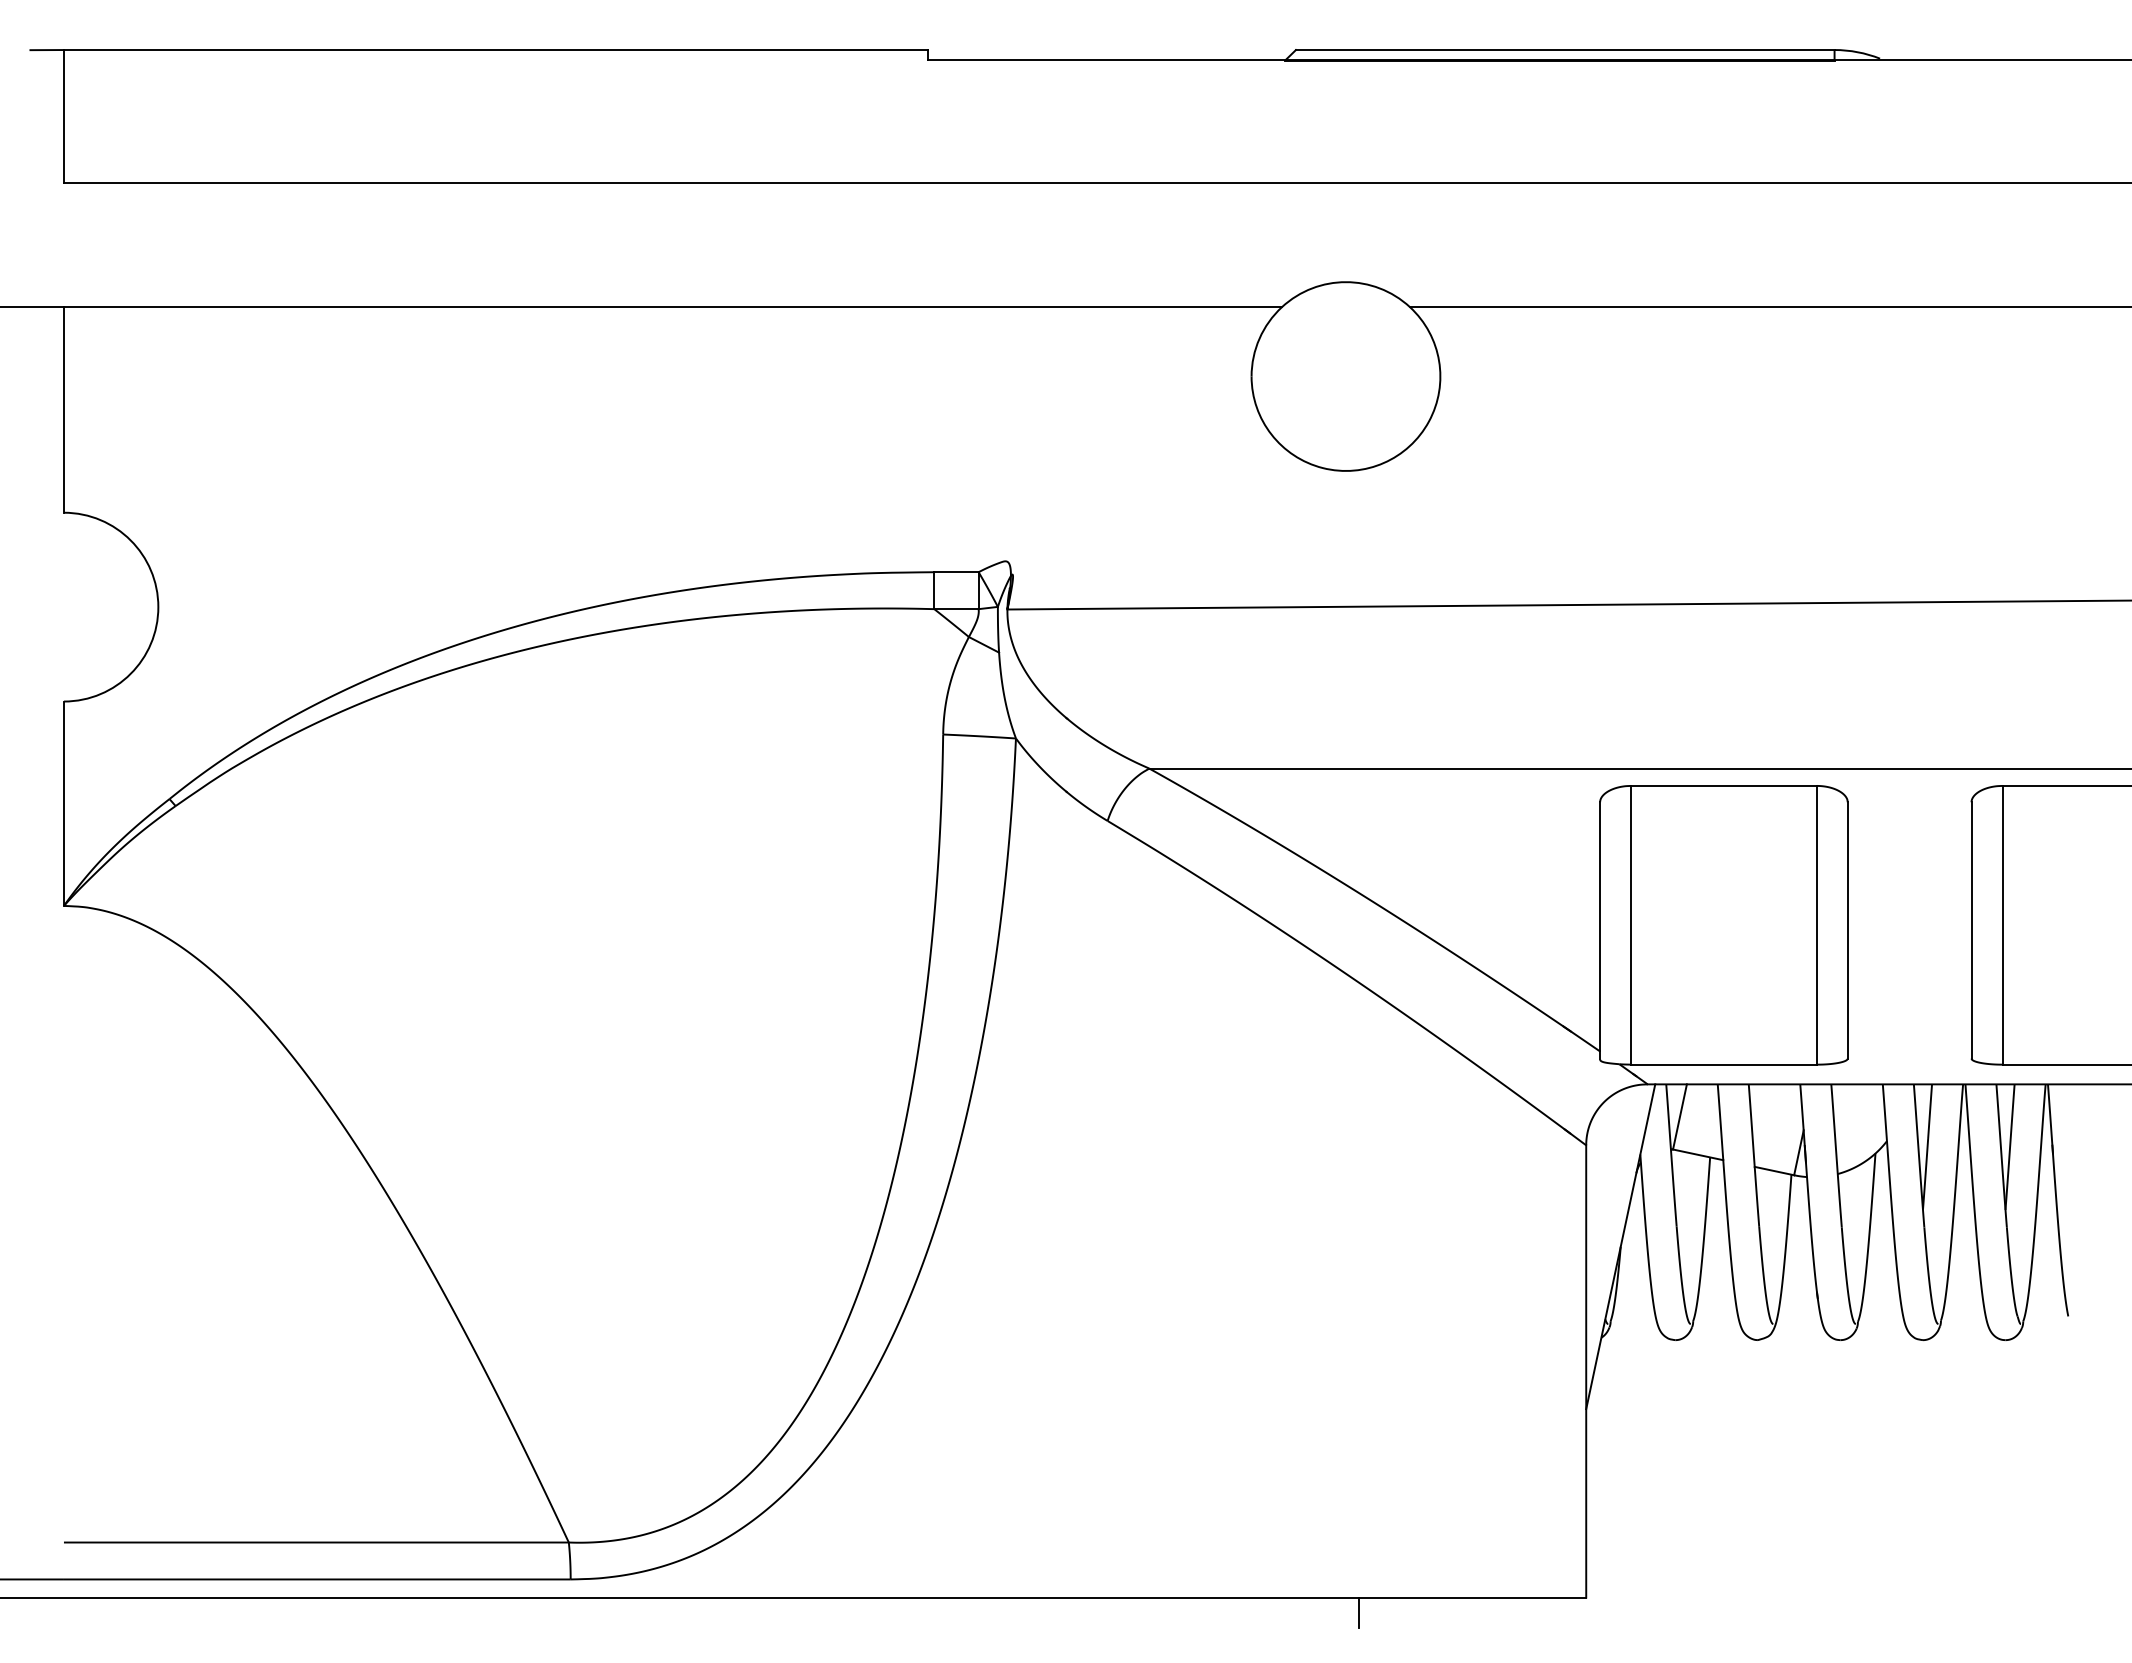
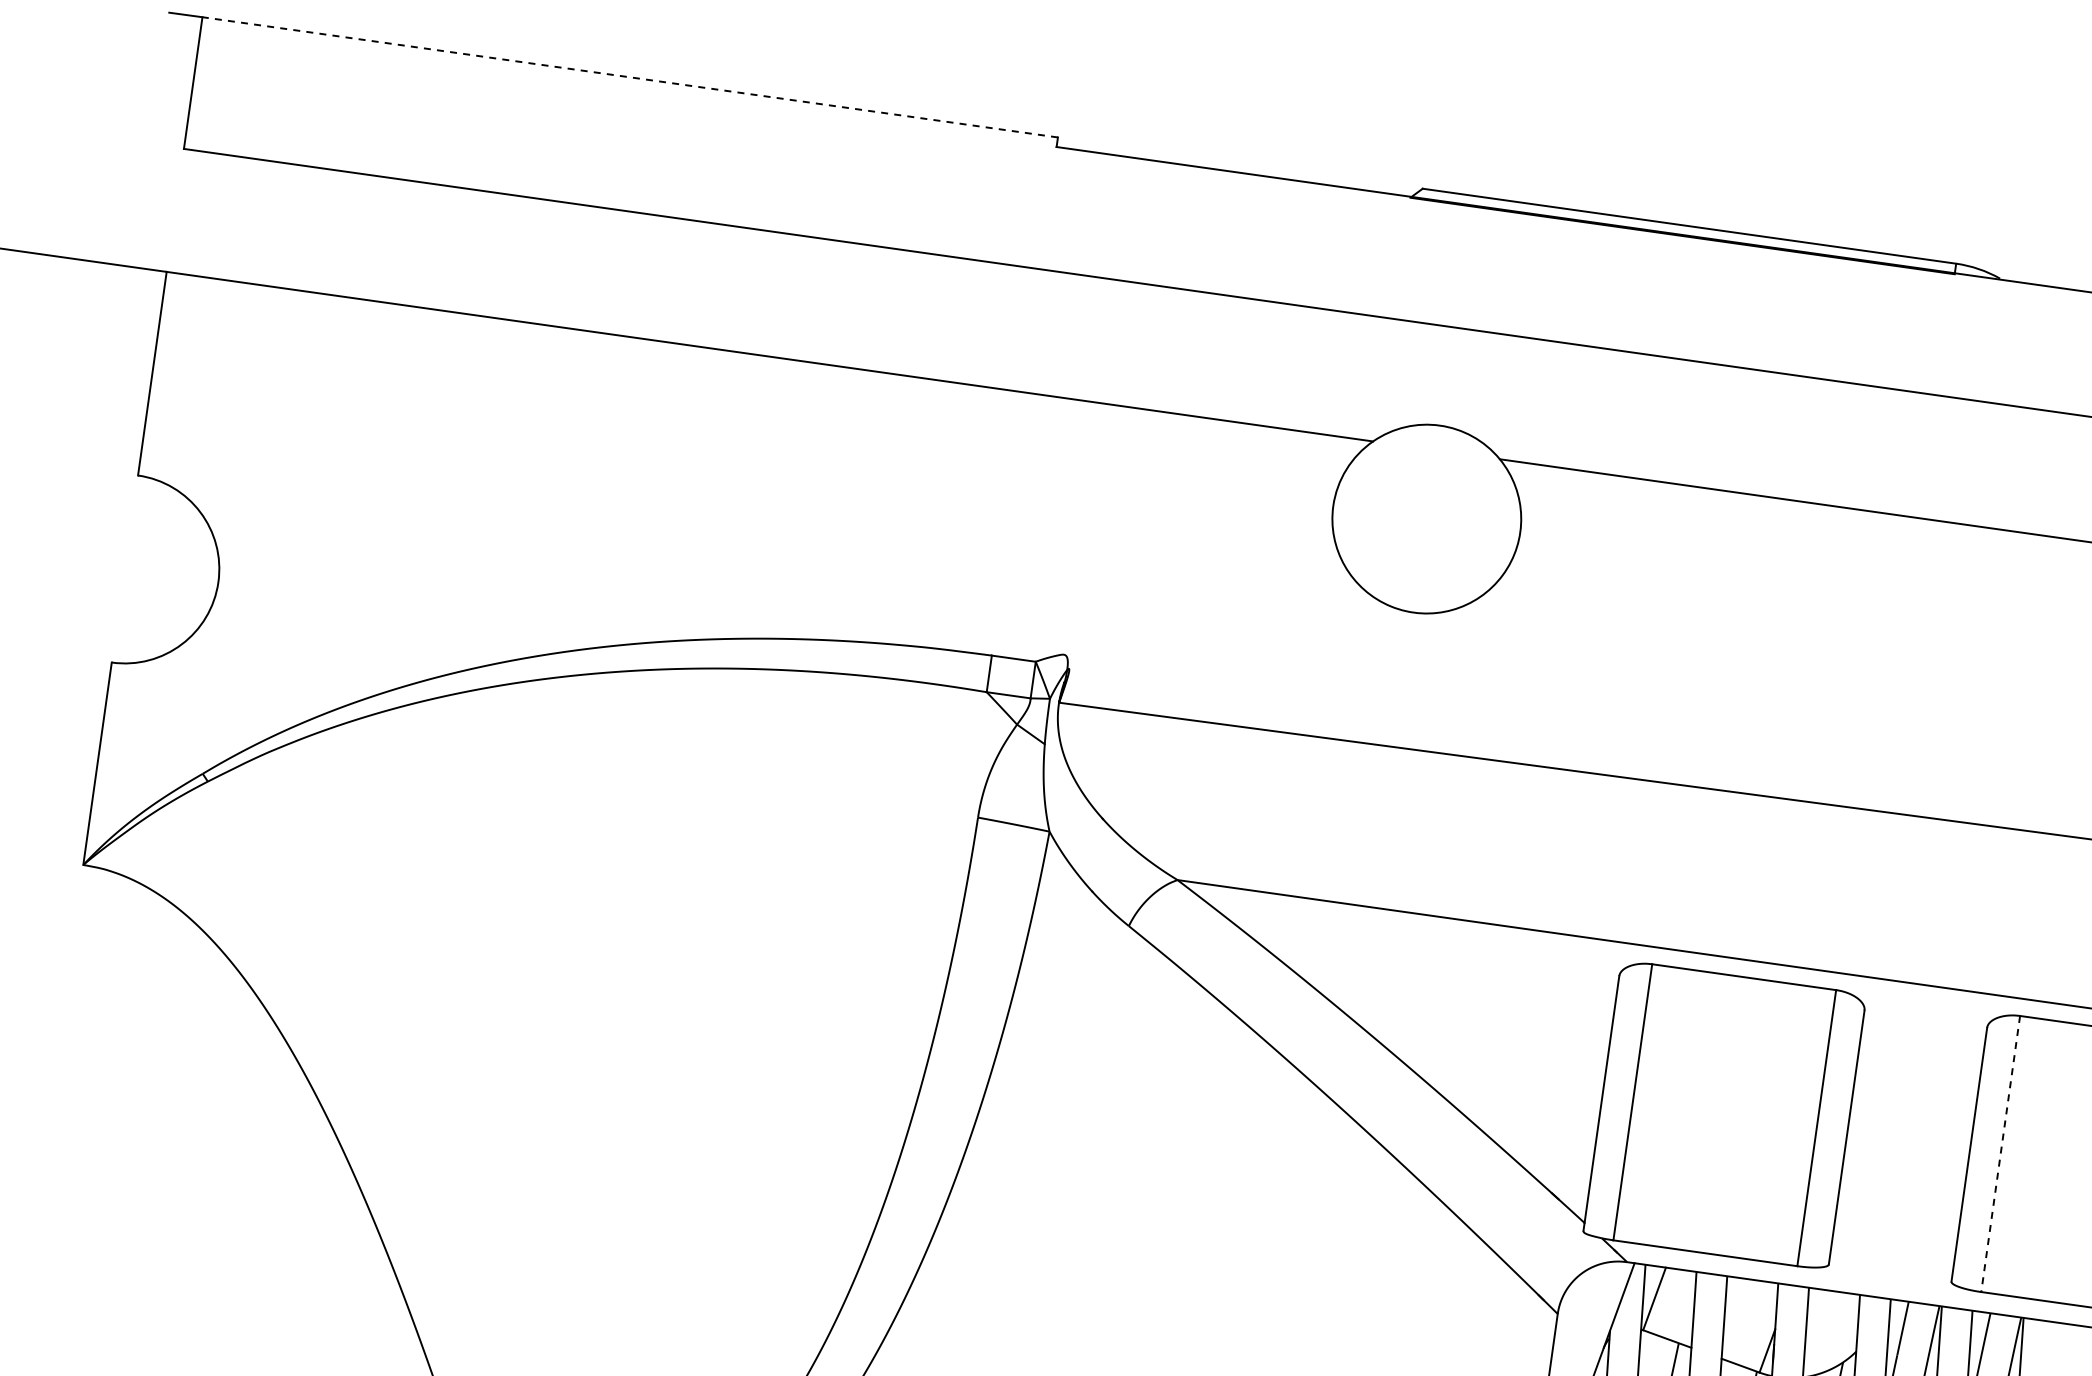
line: (495, 50) -> (629, 77), solid -> dashed
line: (2002, 925) -> (2000, 1154), solid -> dashed

